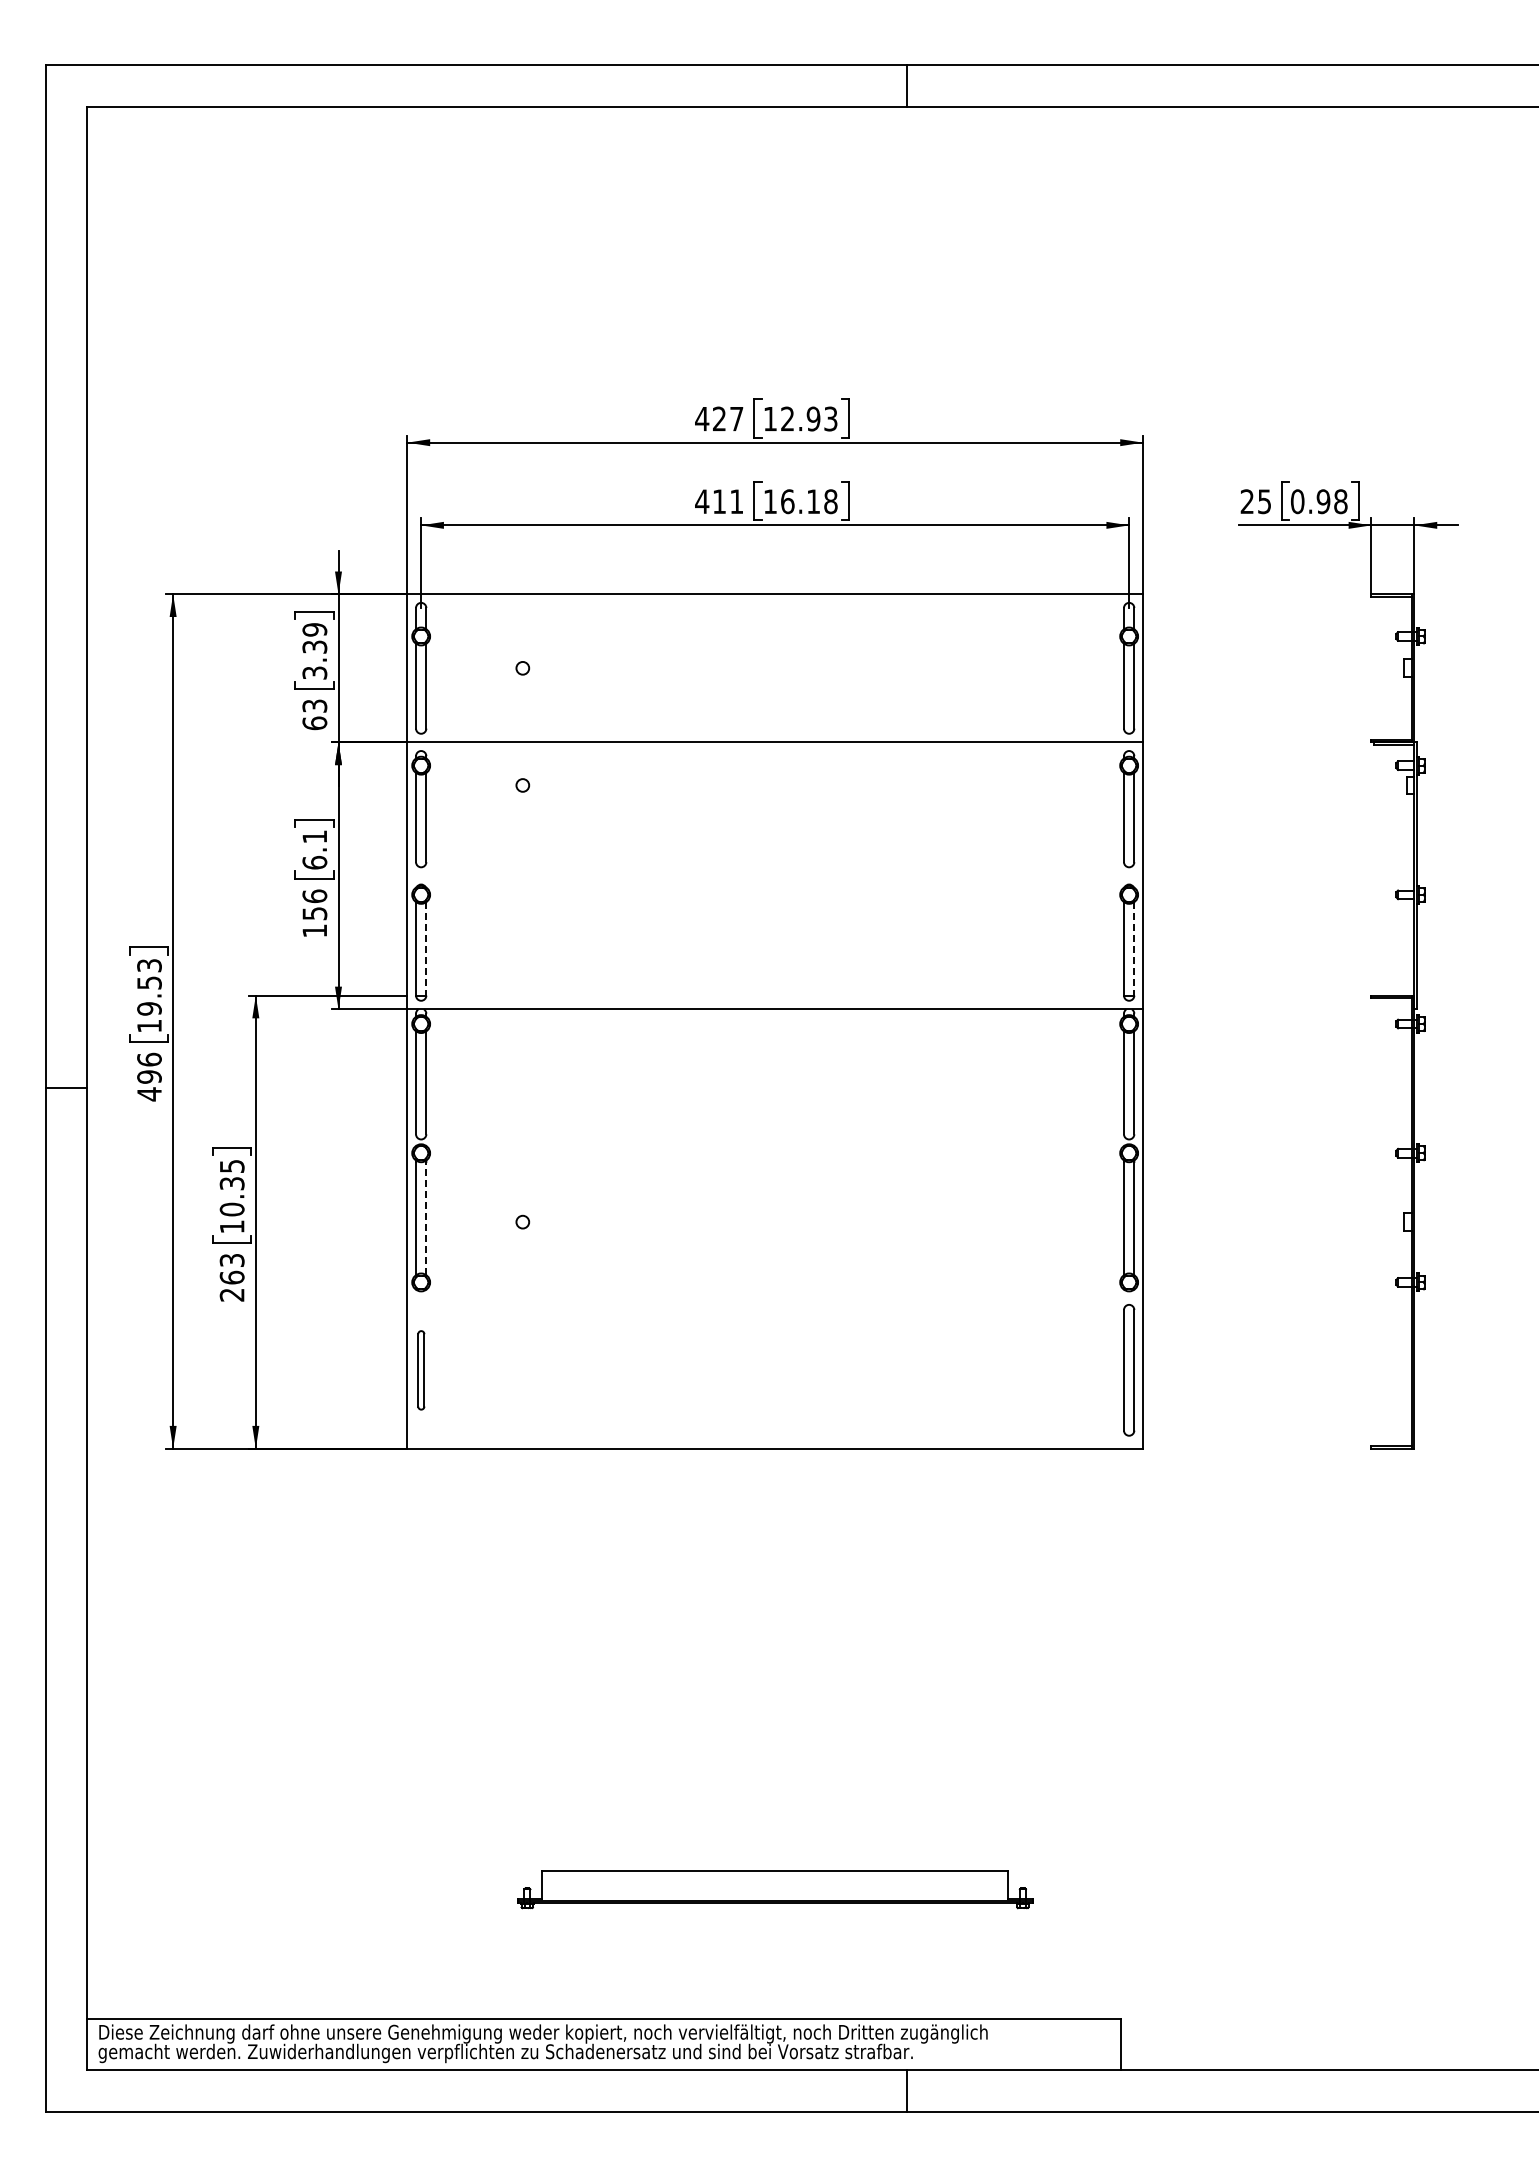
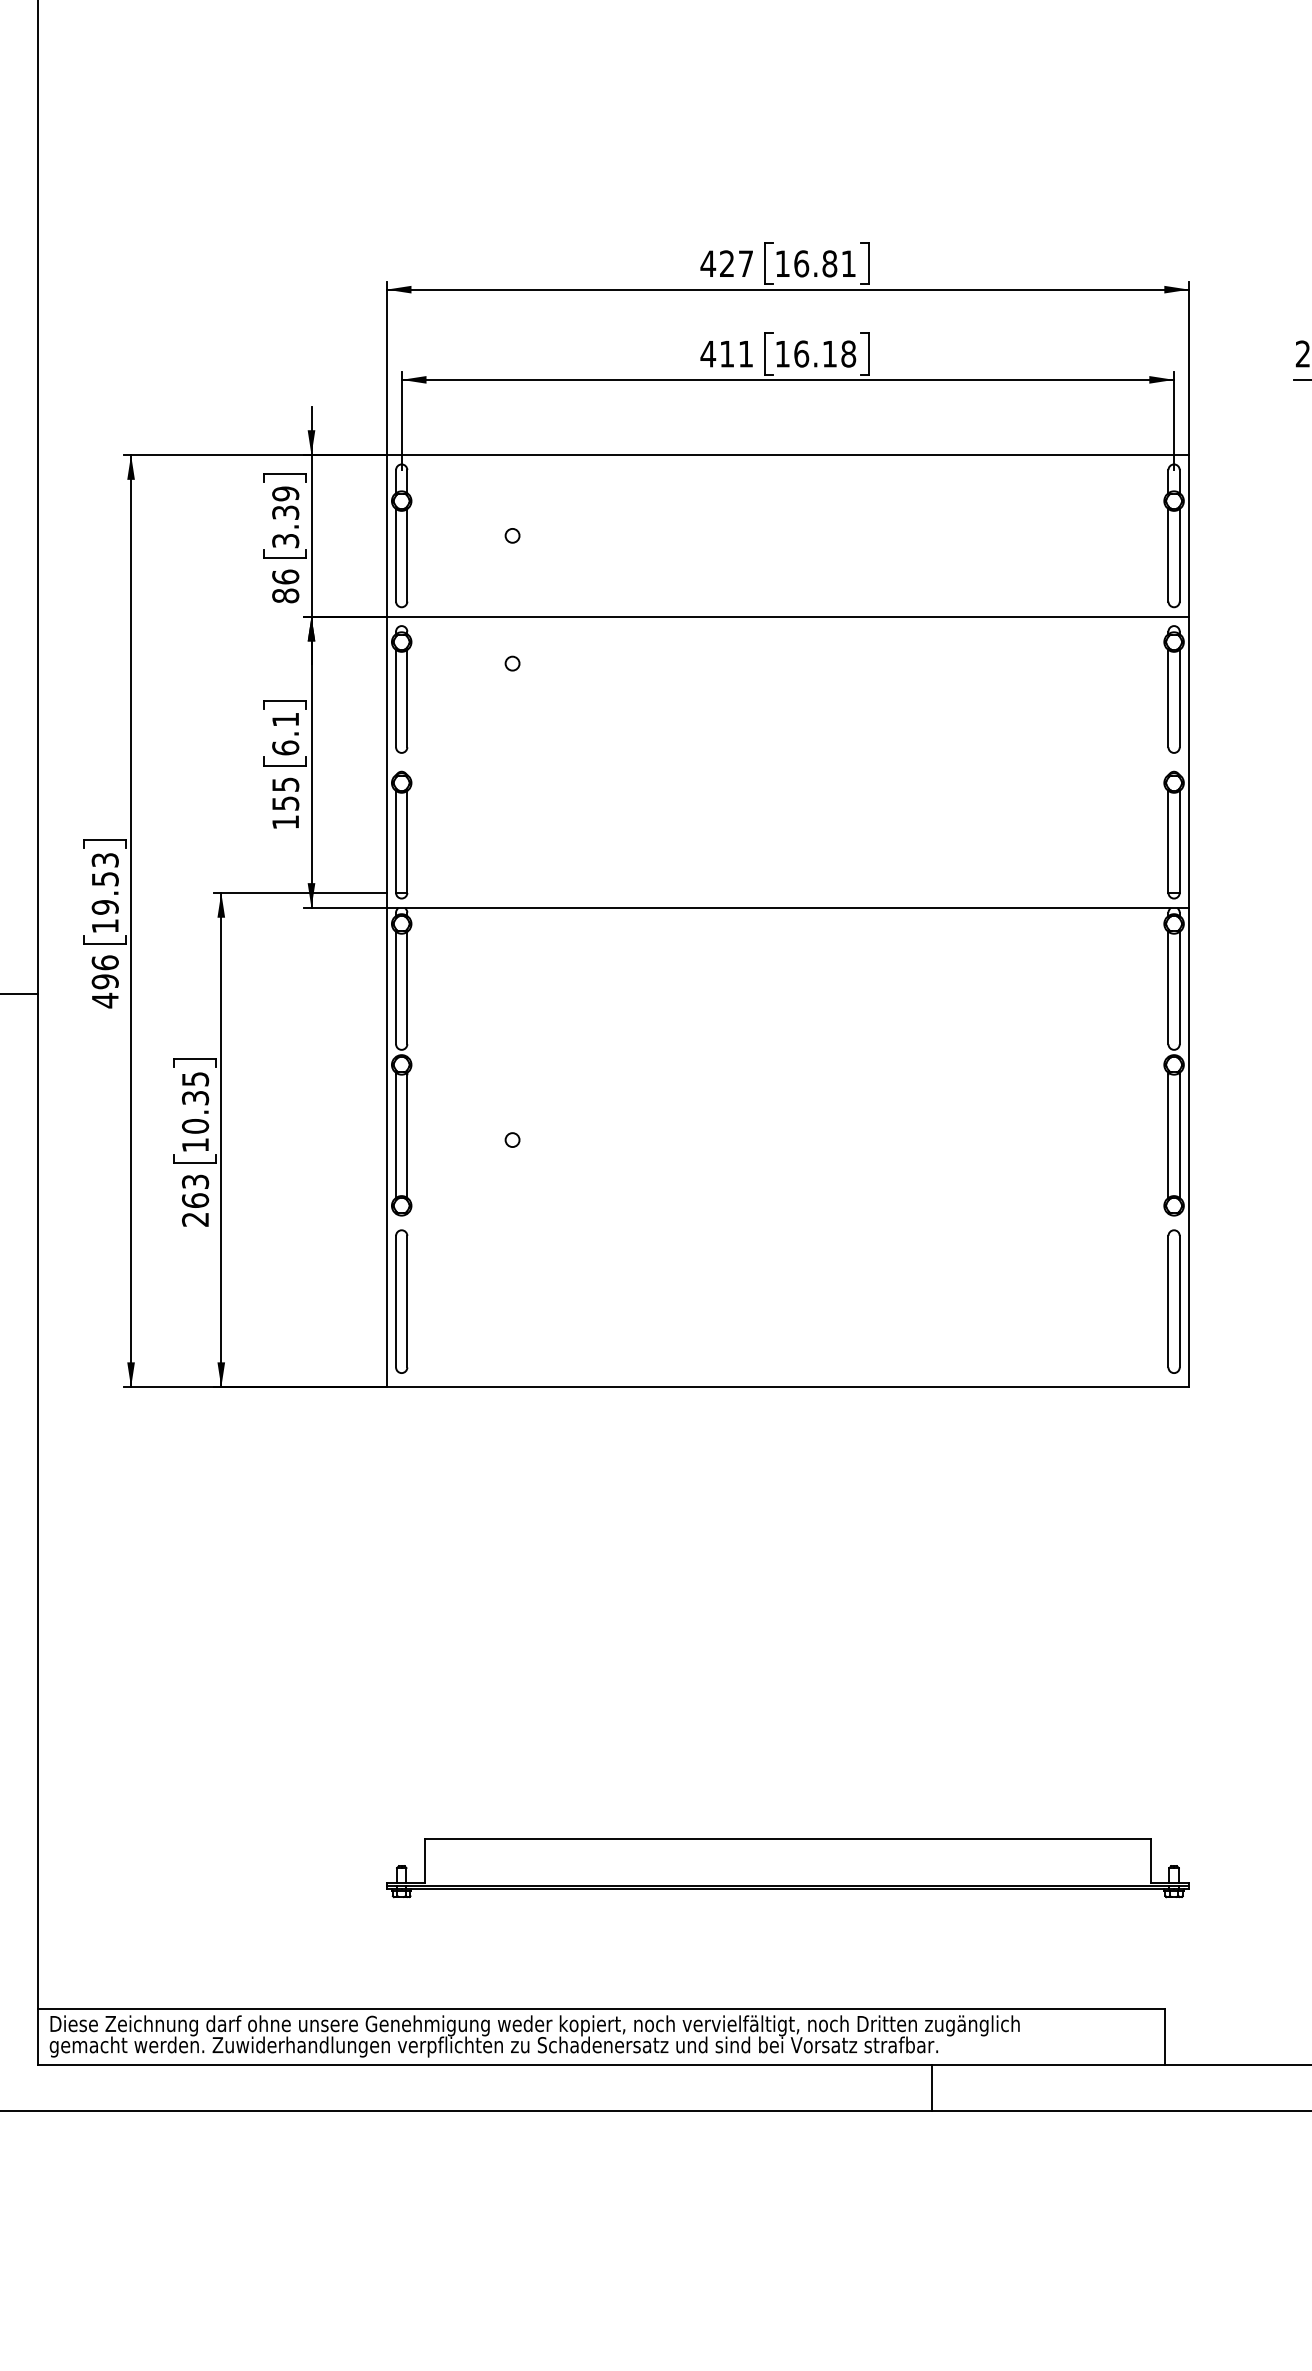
text: (809, 418) -> (825, 263), 12.93 -> 16.81
text: (314, 714) -> (285, 586), 63 -> 86
text: (314, 896) -> (285, 784), 156 -> 155
line: (426, 948) -> (407, 841), dashed -> solid
line: (1134, 948) -> (1179, 841), dashed -> solid
line: (426, 1218) -> (407, 1136), dashed -> solid
part: (421, 1370) -> (402, 1301), size x1.67
part: (774, 1889) -> (787, 1868), size x1.43

